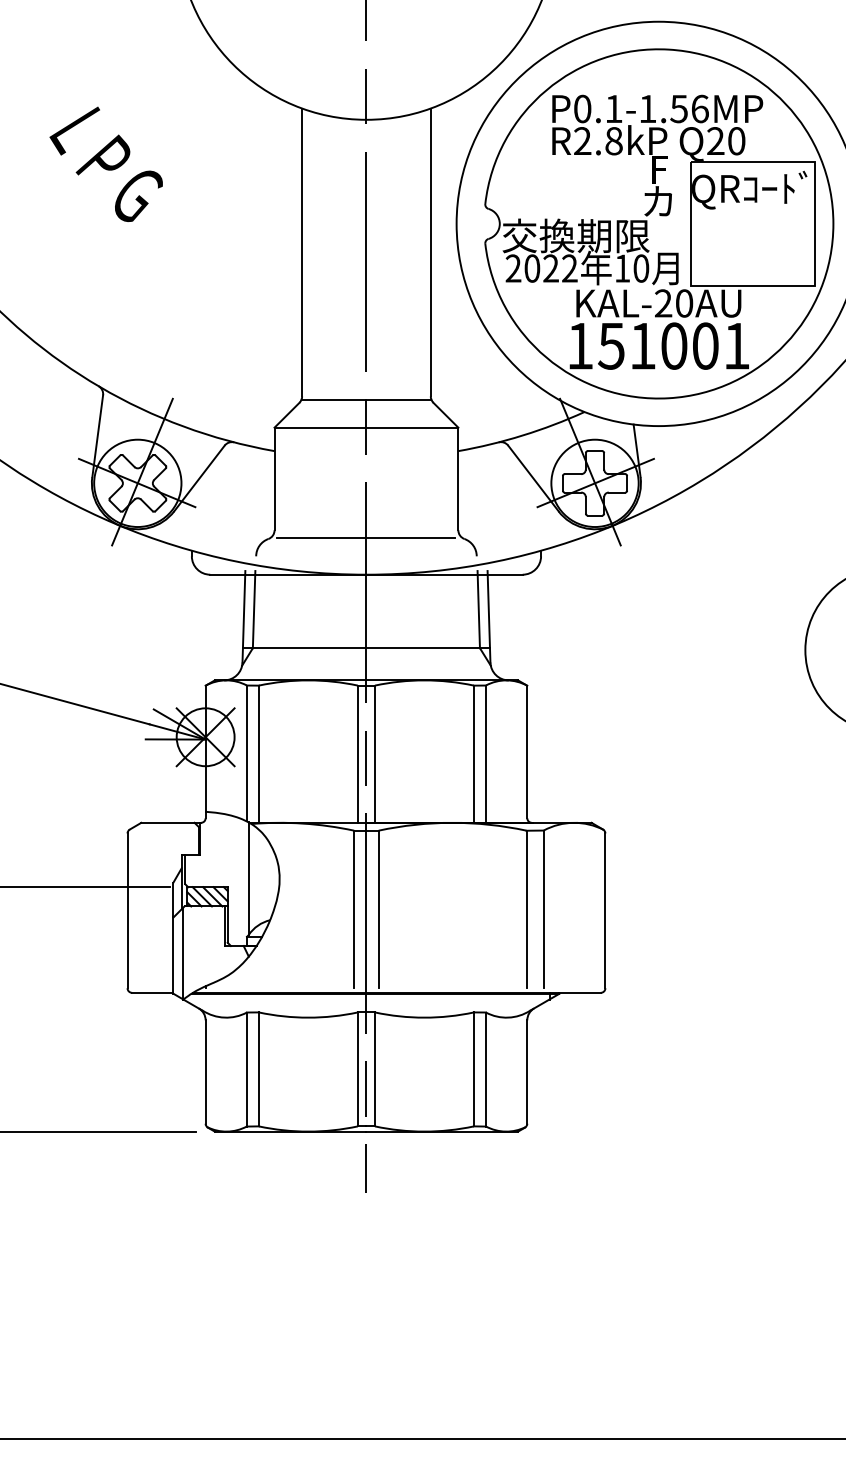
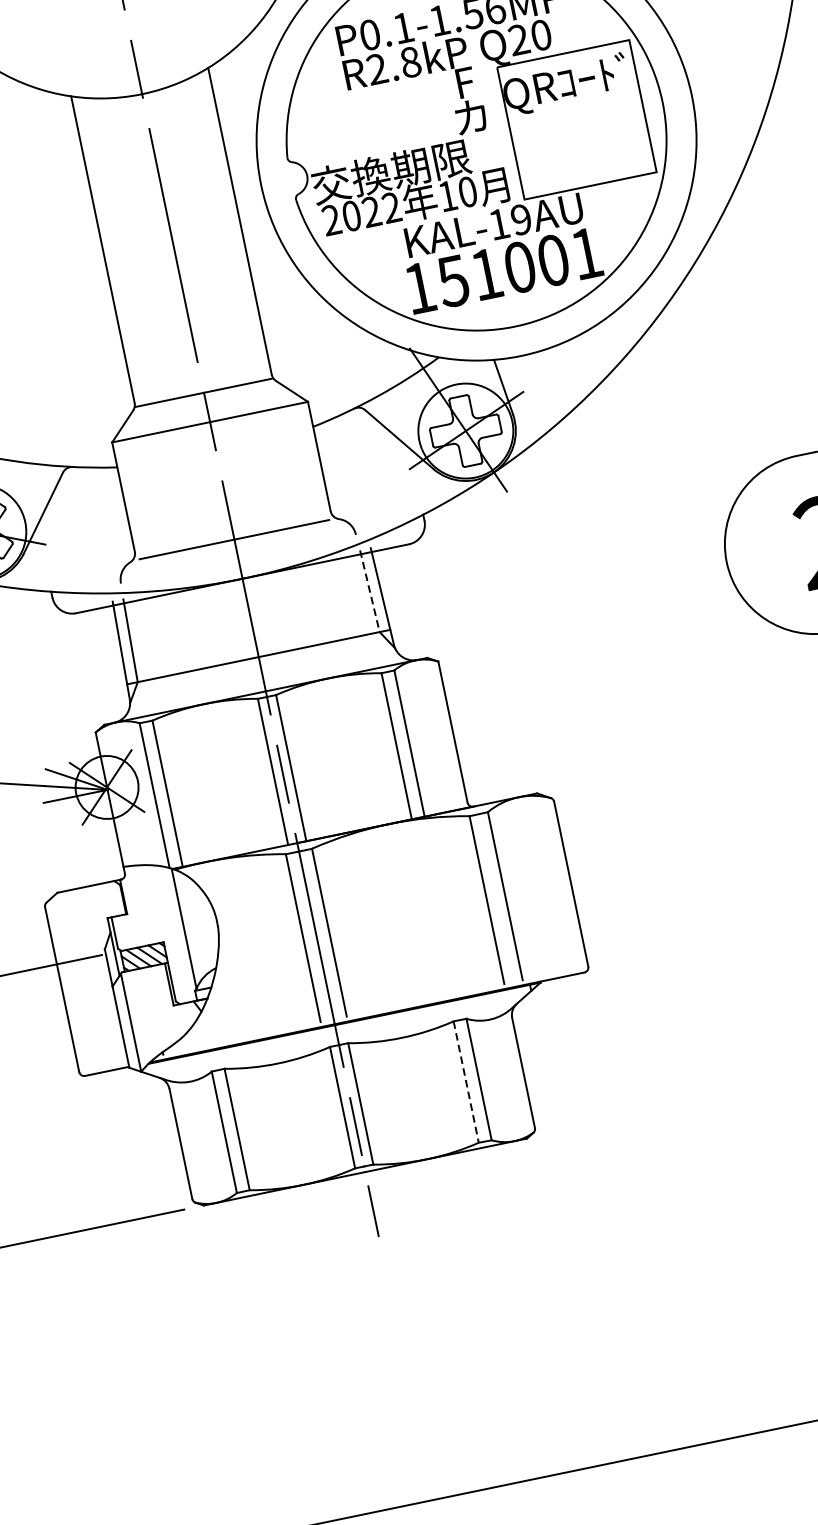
text: (674, 303) -> (510, 221), KAL-20AU -> KAL-19AU
line: (478, 609) -> (369, 591), solid -> dashed
line: (473, 1069) -> (465, 1082), solid -> dashed

